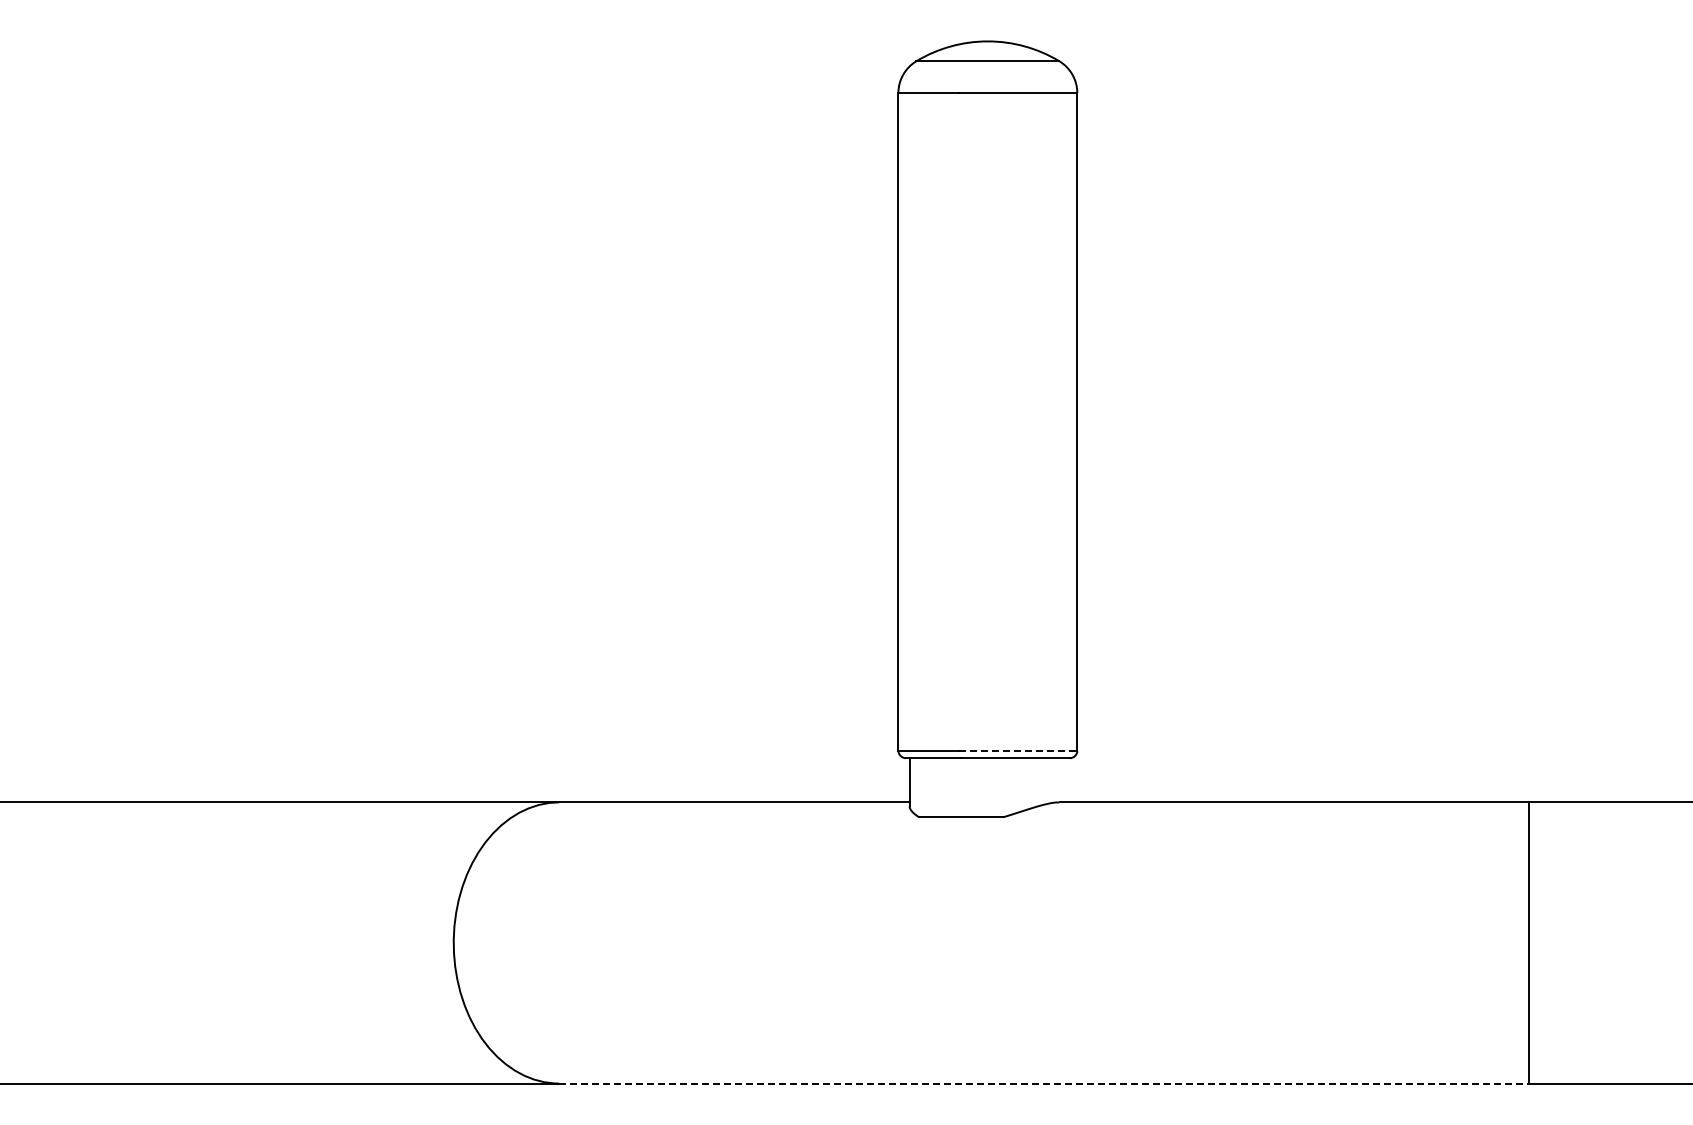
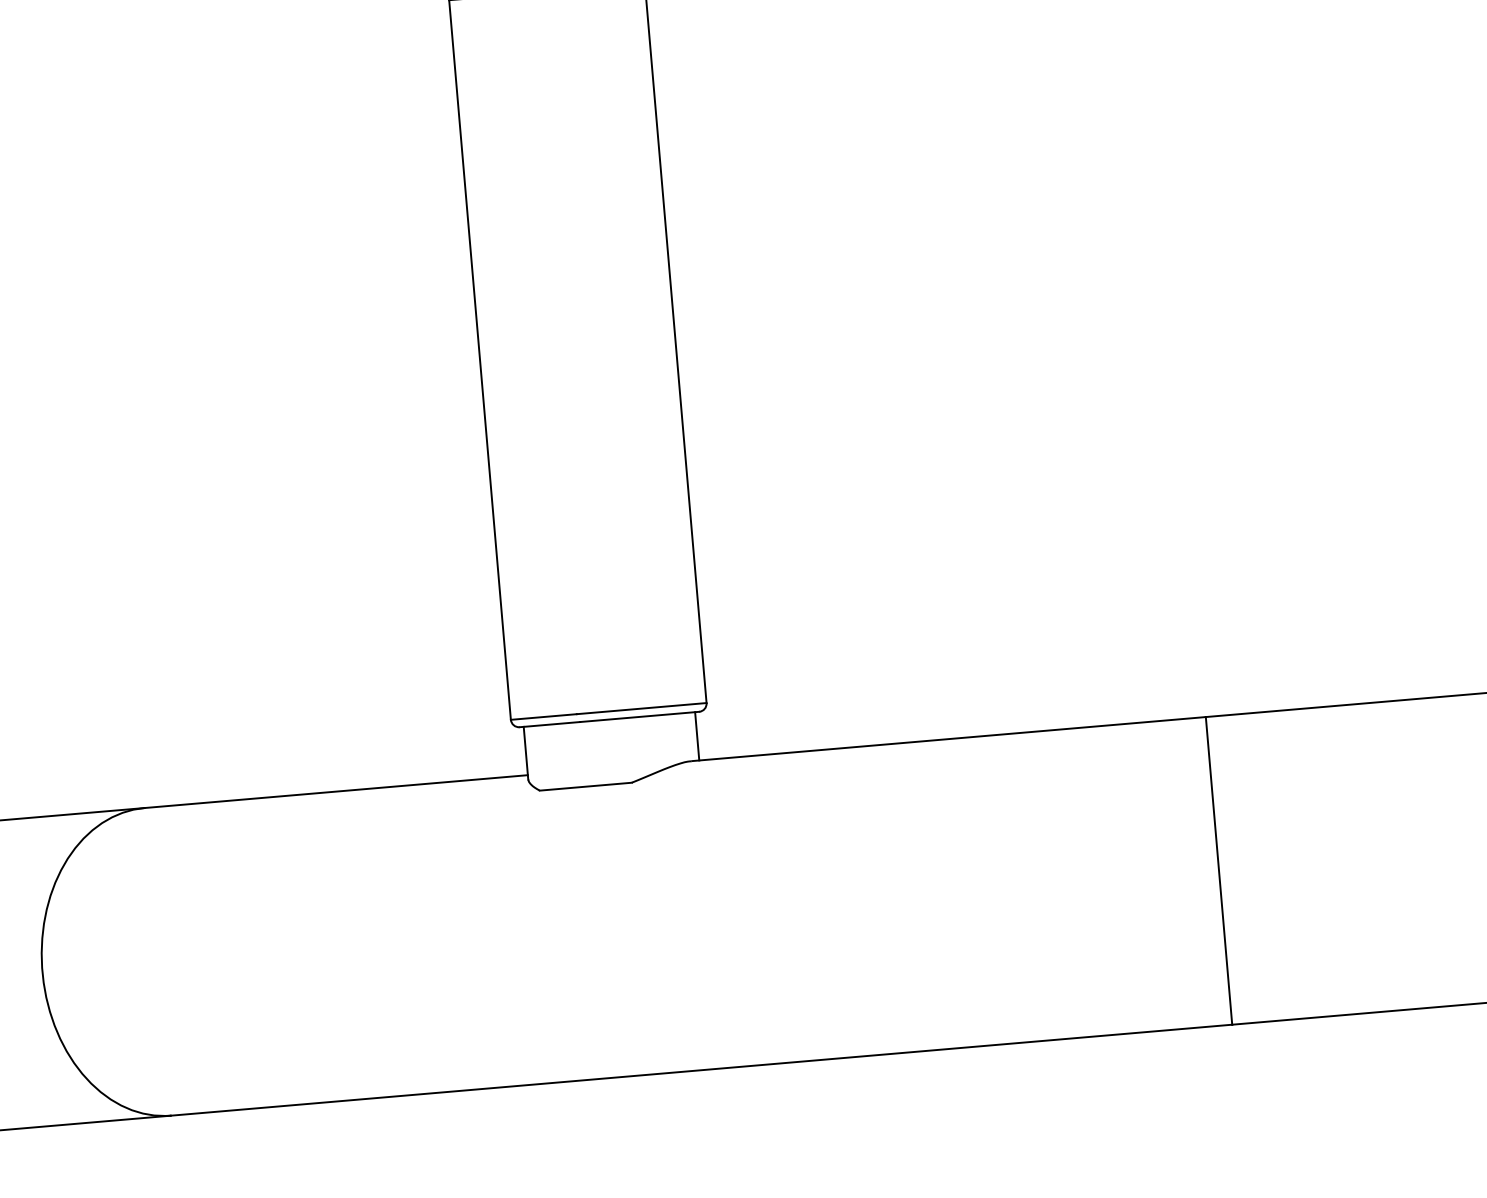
line: (1018, 750) -> (642, 708), dashed -> solid
line: (1066, 780) -> (697, 736), added
line: (1044, 1083) -> (701, 1070), dashed -> solid

